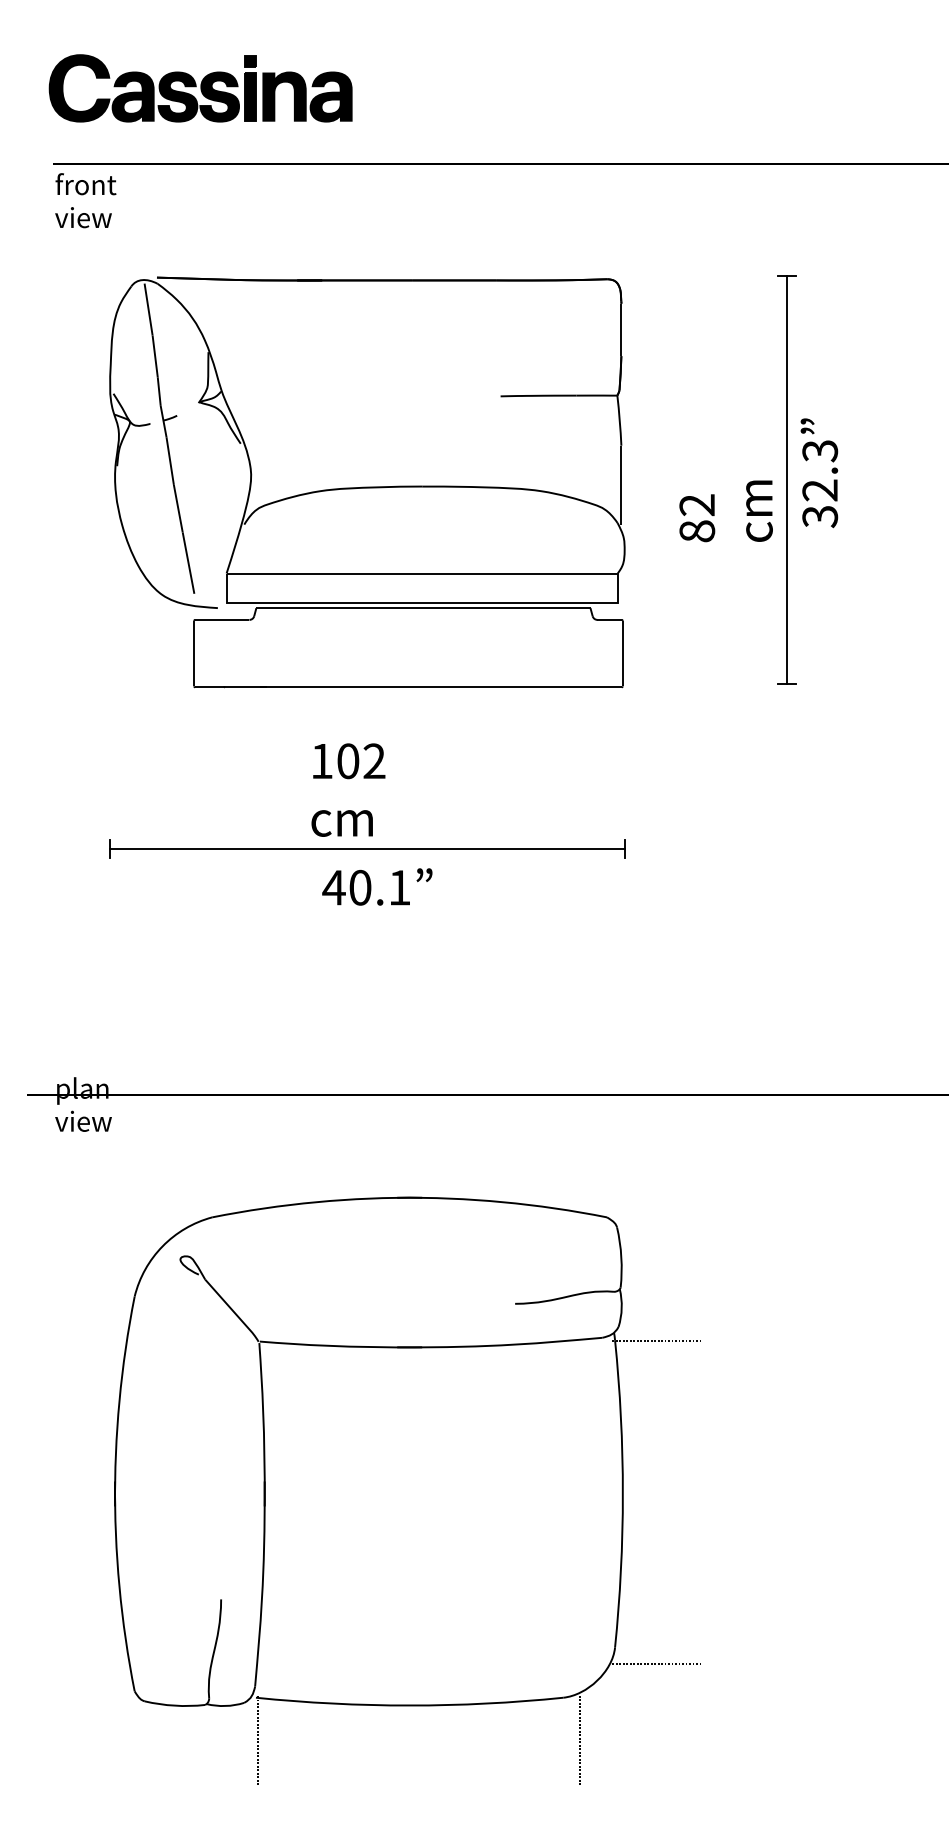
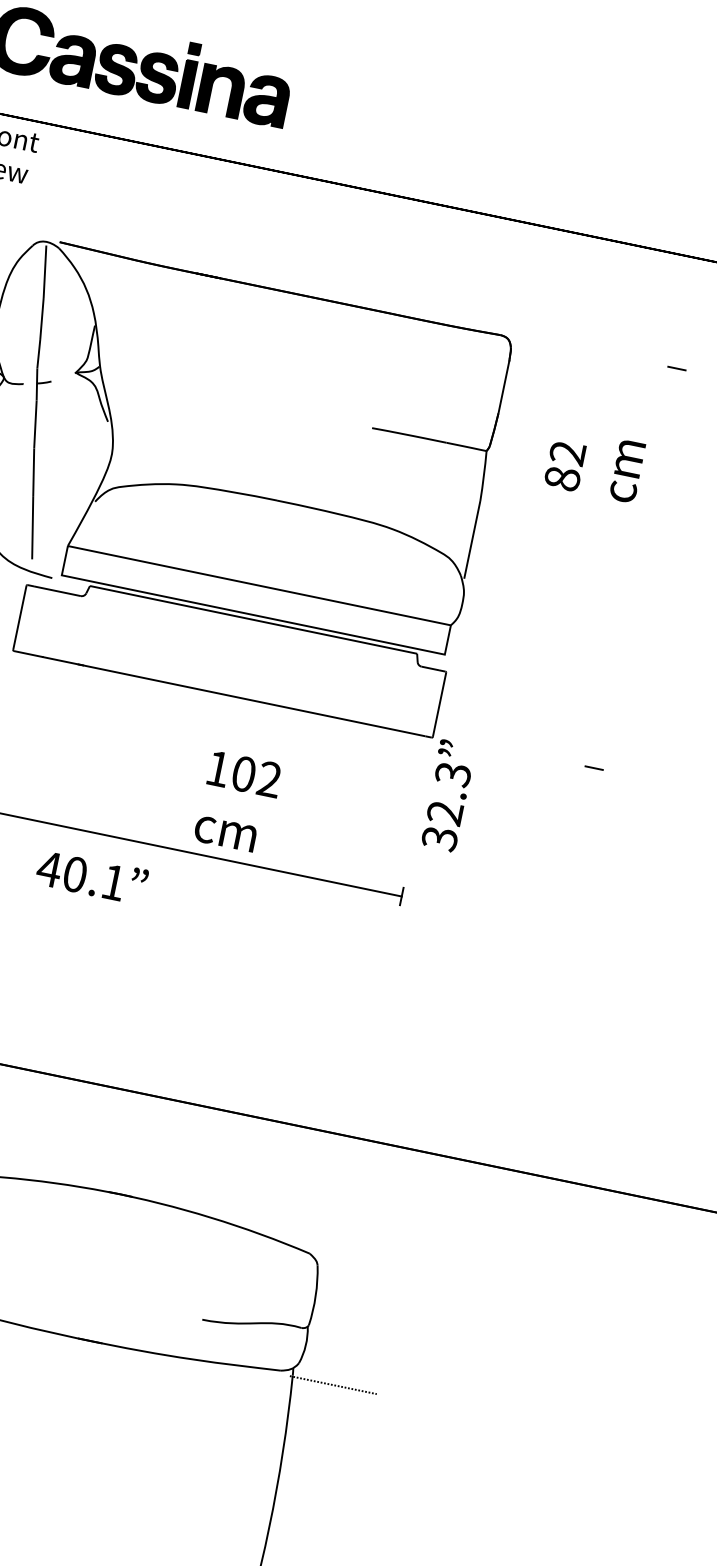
text: (819, 473) -> (447, 796), moved
line: (787, 480) -> (635, 568), removed
text: (725, 511) -> (594, 465), moved
text: (348, 789) -> (238, 801), moved
text: (377, 886) -> (92, 876), moved

